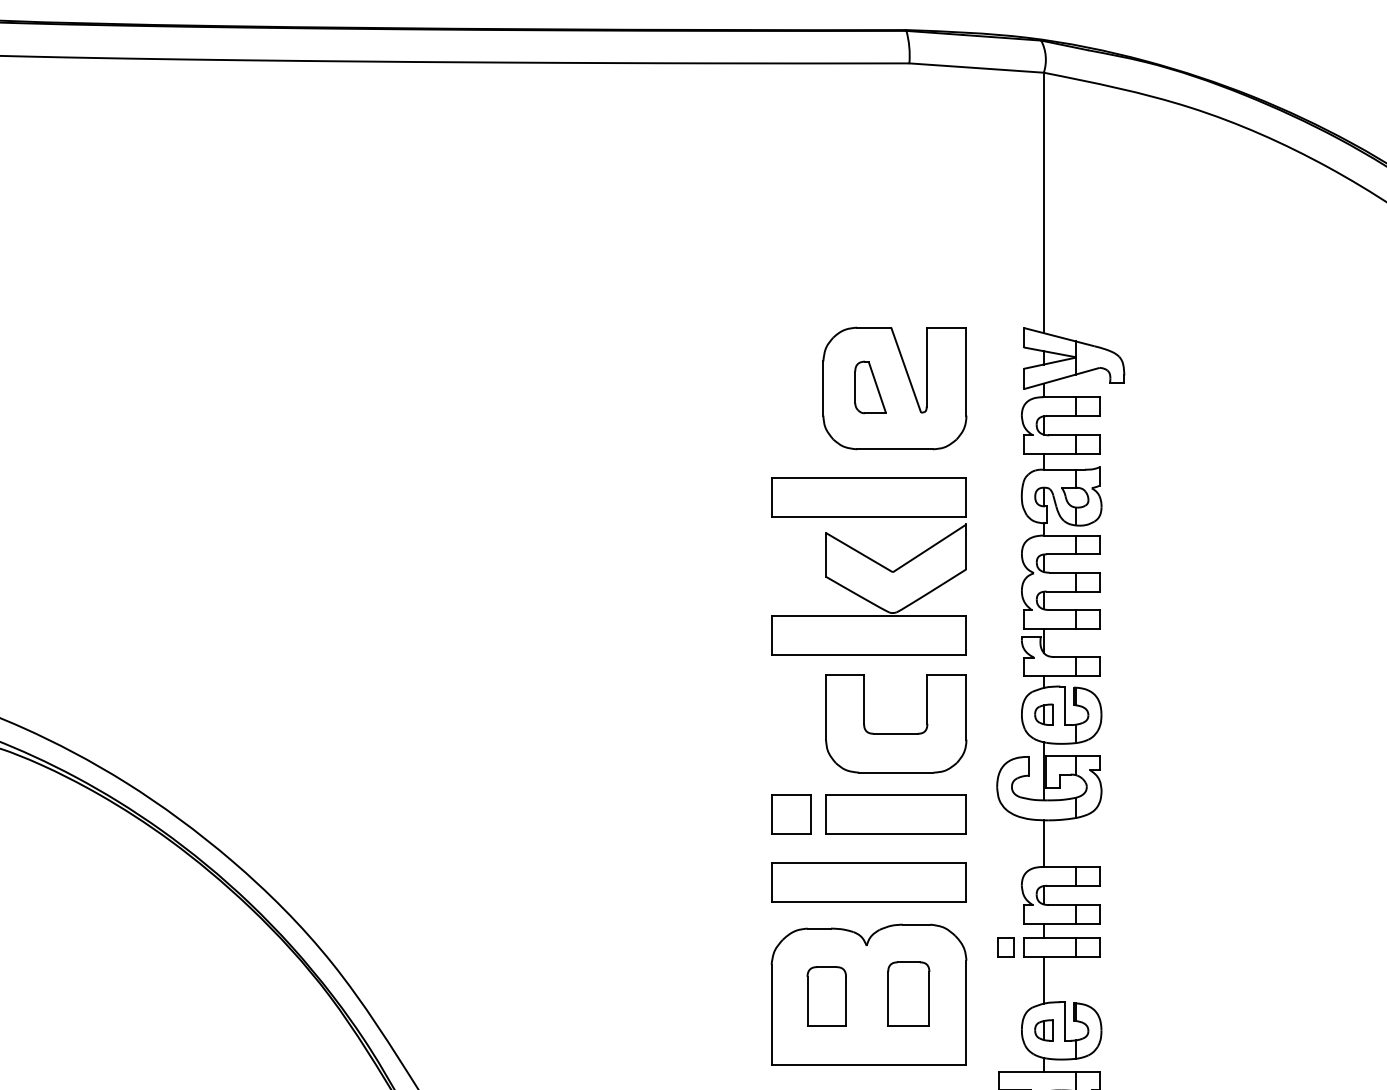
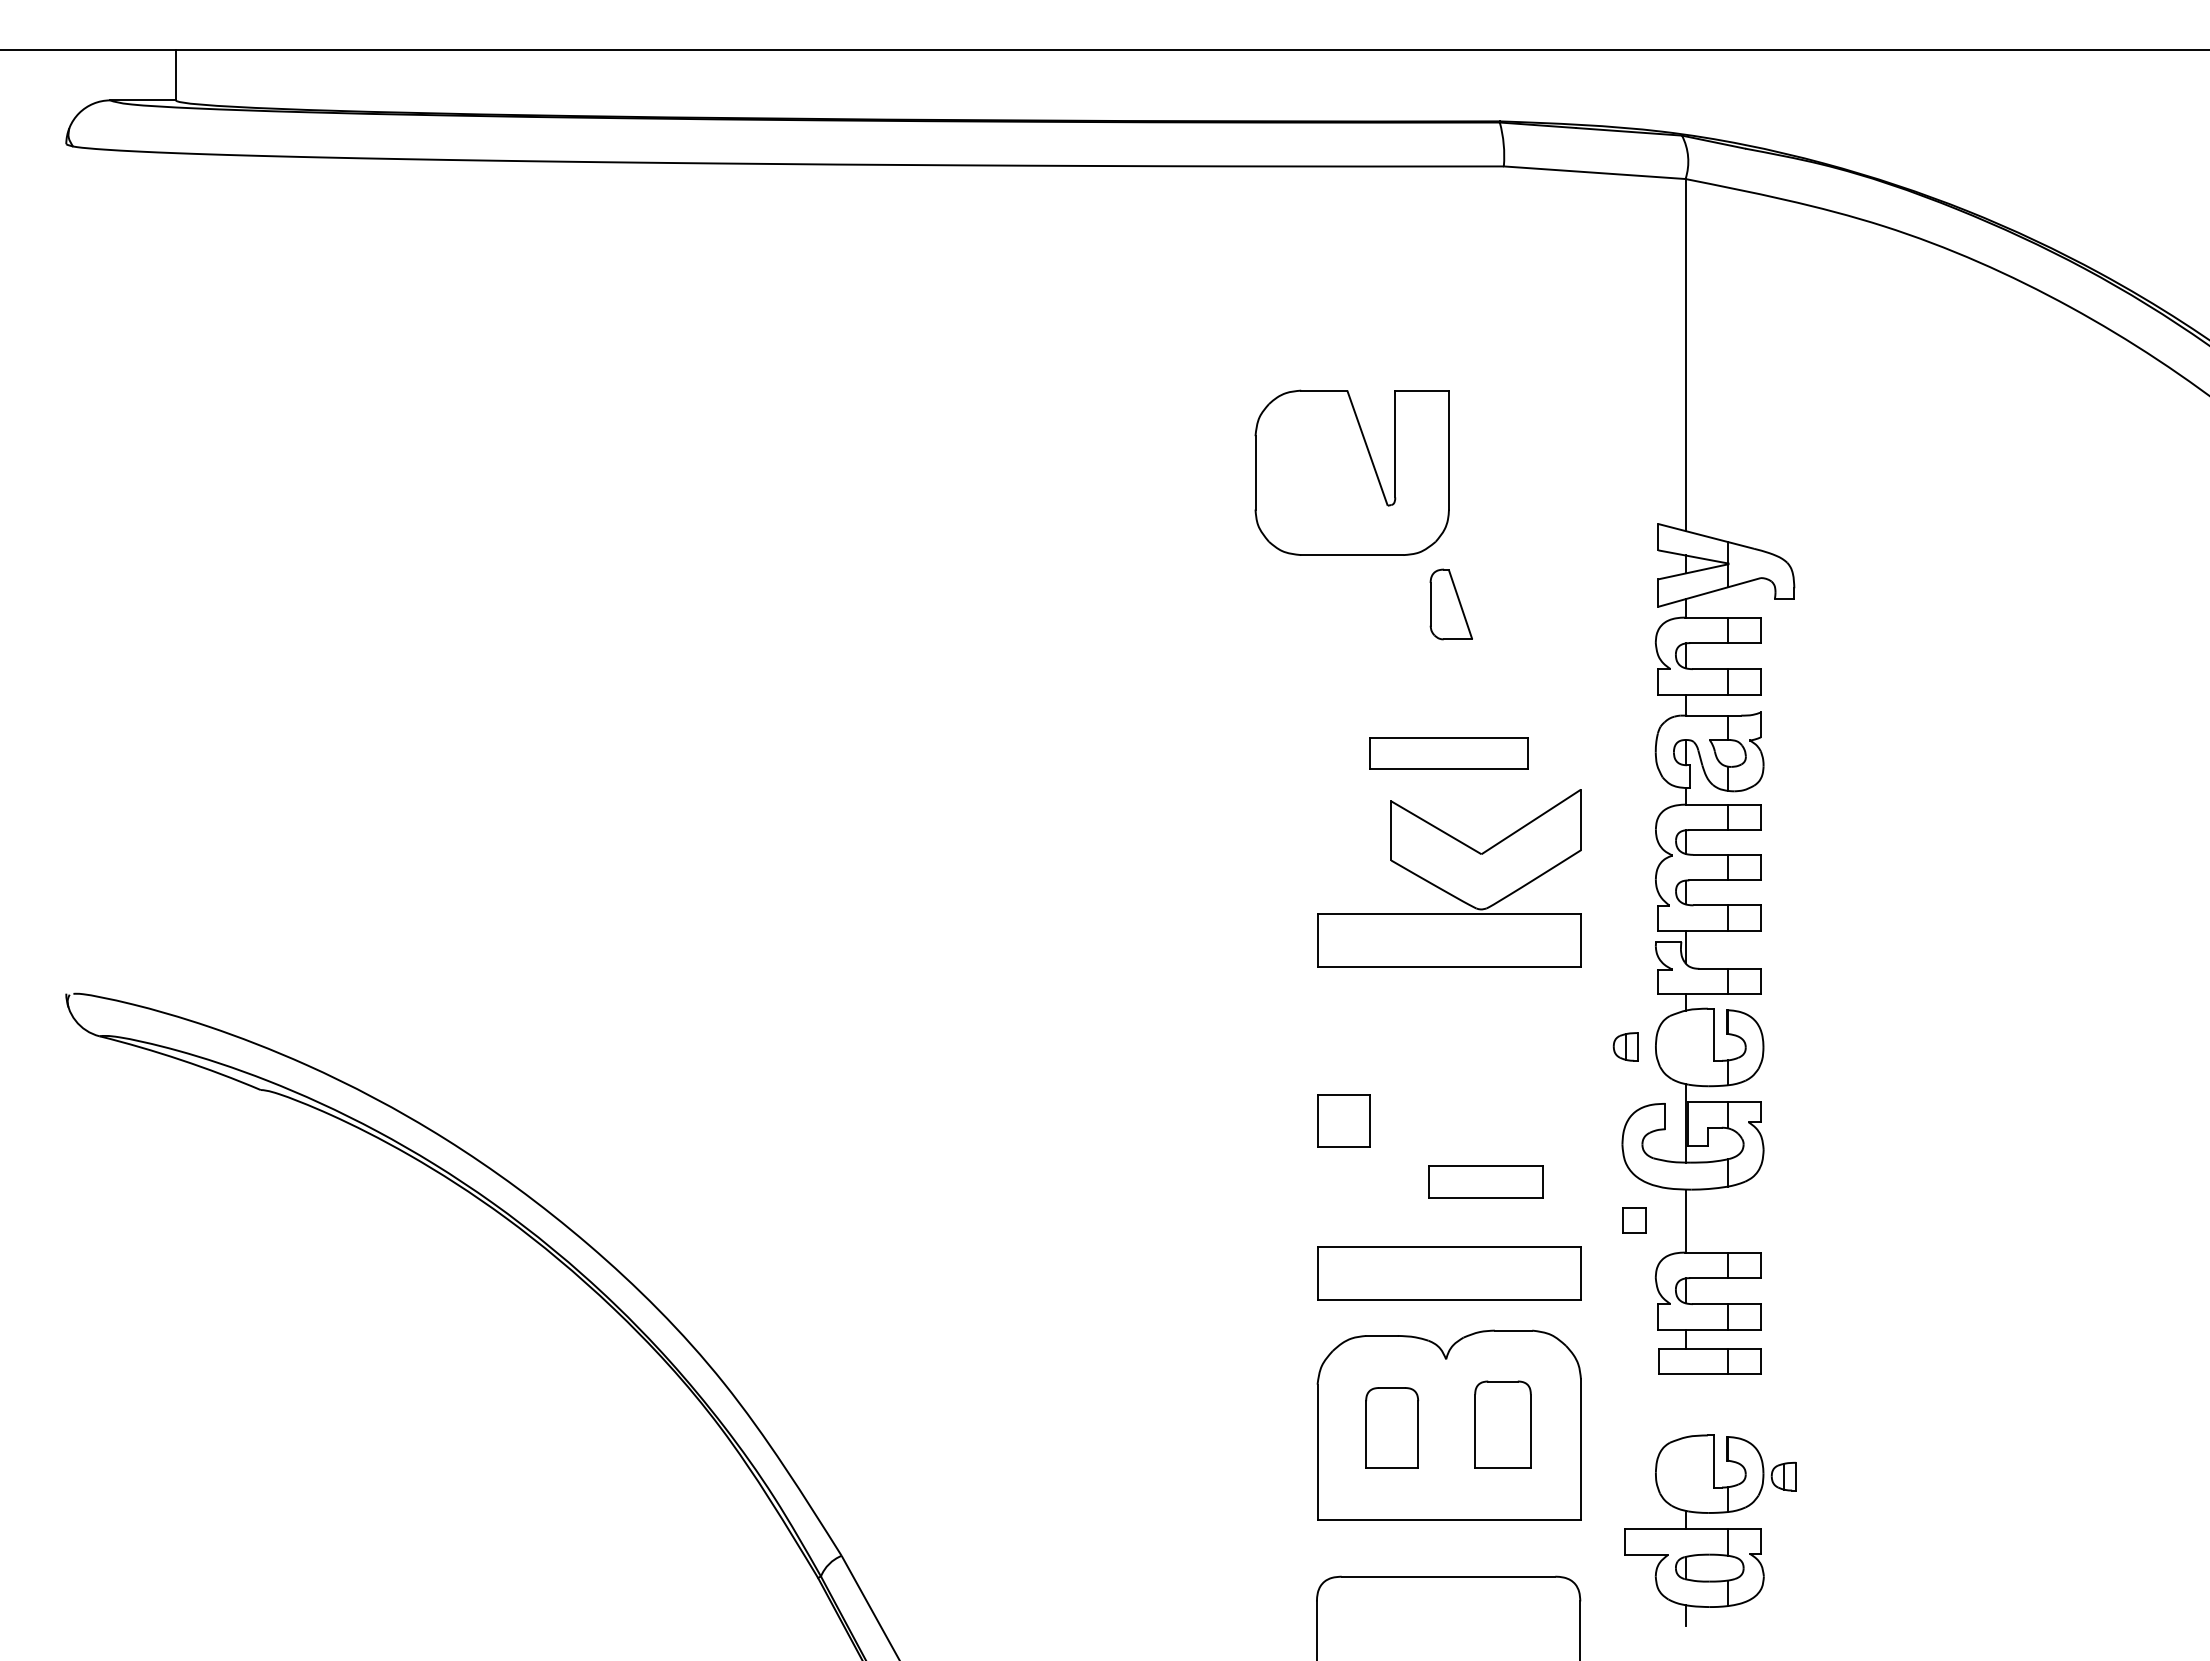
part: (894, 388) -> (1351, 472), moved
part: (869, 497) -> (1449, 753), size x0.6
part: (1043, 714) -> (1625, 1046), moved
part: (895, 733) -> (1485, 1072), removed
part: (790, 814) -> (1343, 1120), moved
part: (895, 814) -> (1485, 1181), size x0.6
part: (1006, 947) -> (1634, 1220), moved
line: (1043, 980) -> (1685, 1405), removed
part: (1043, 1030) -> (1783, 1476), moved

